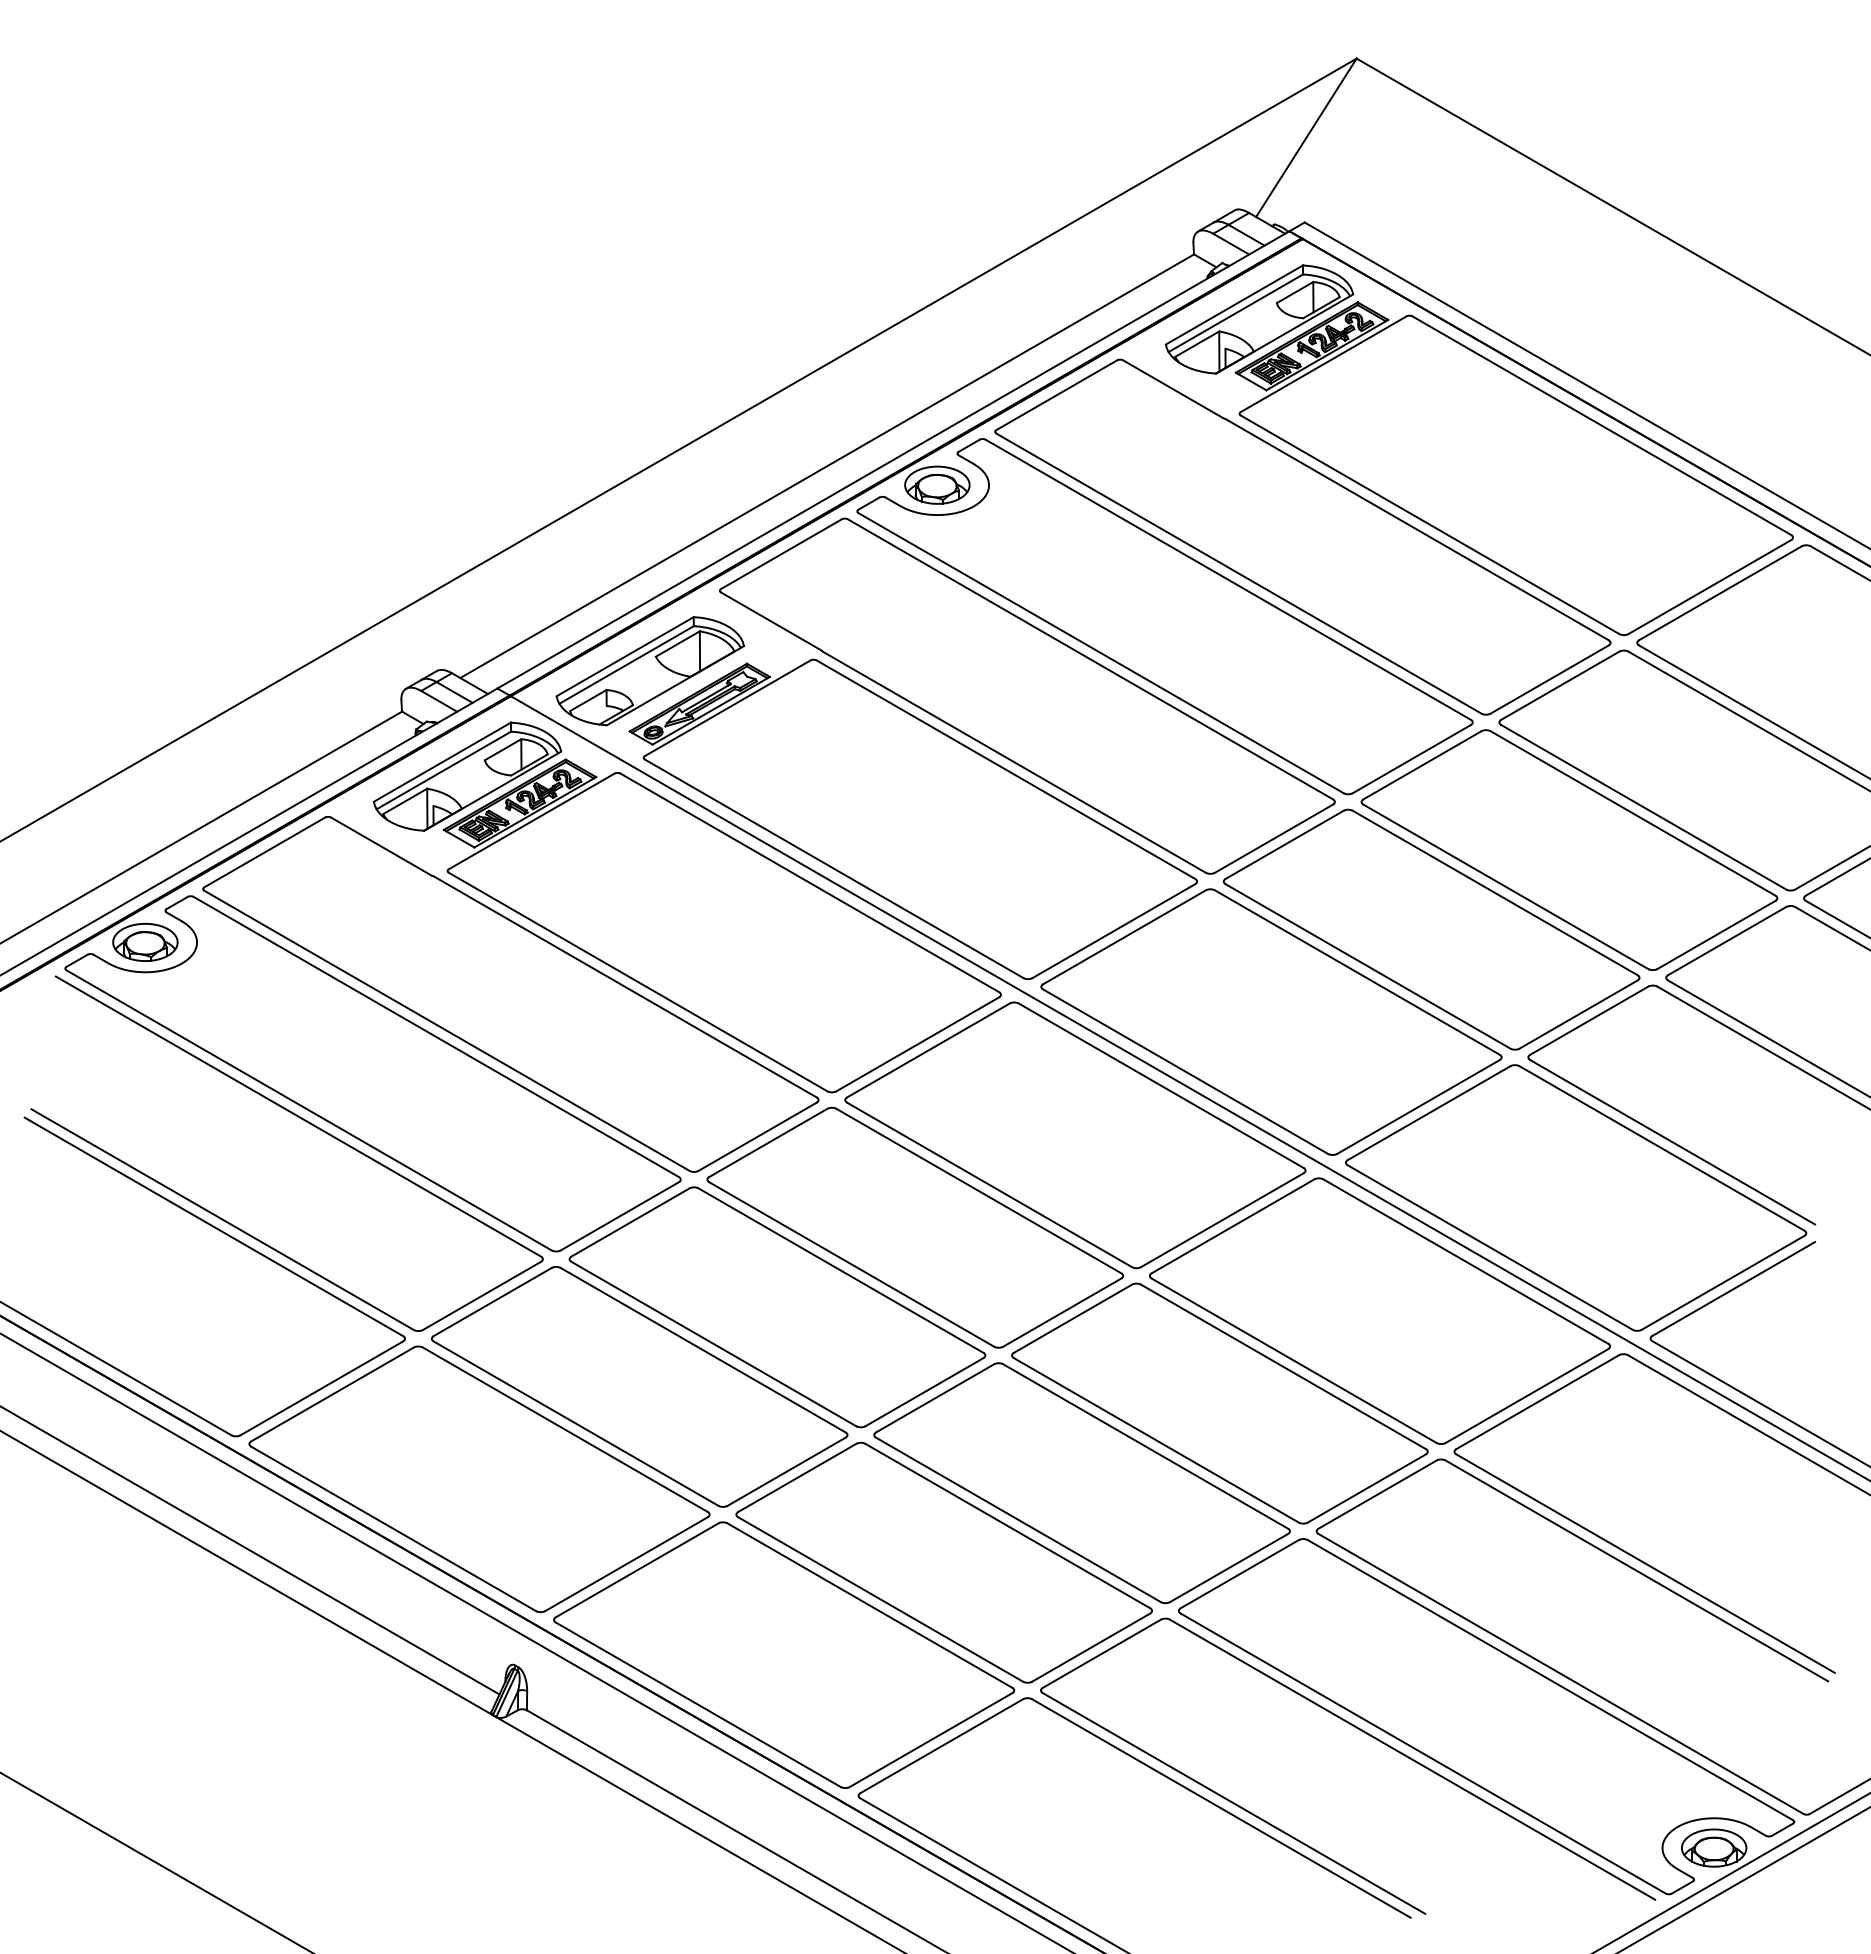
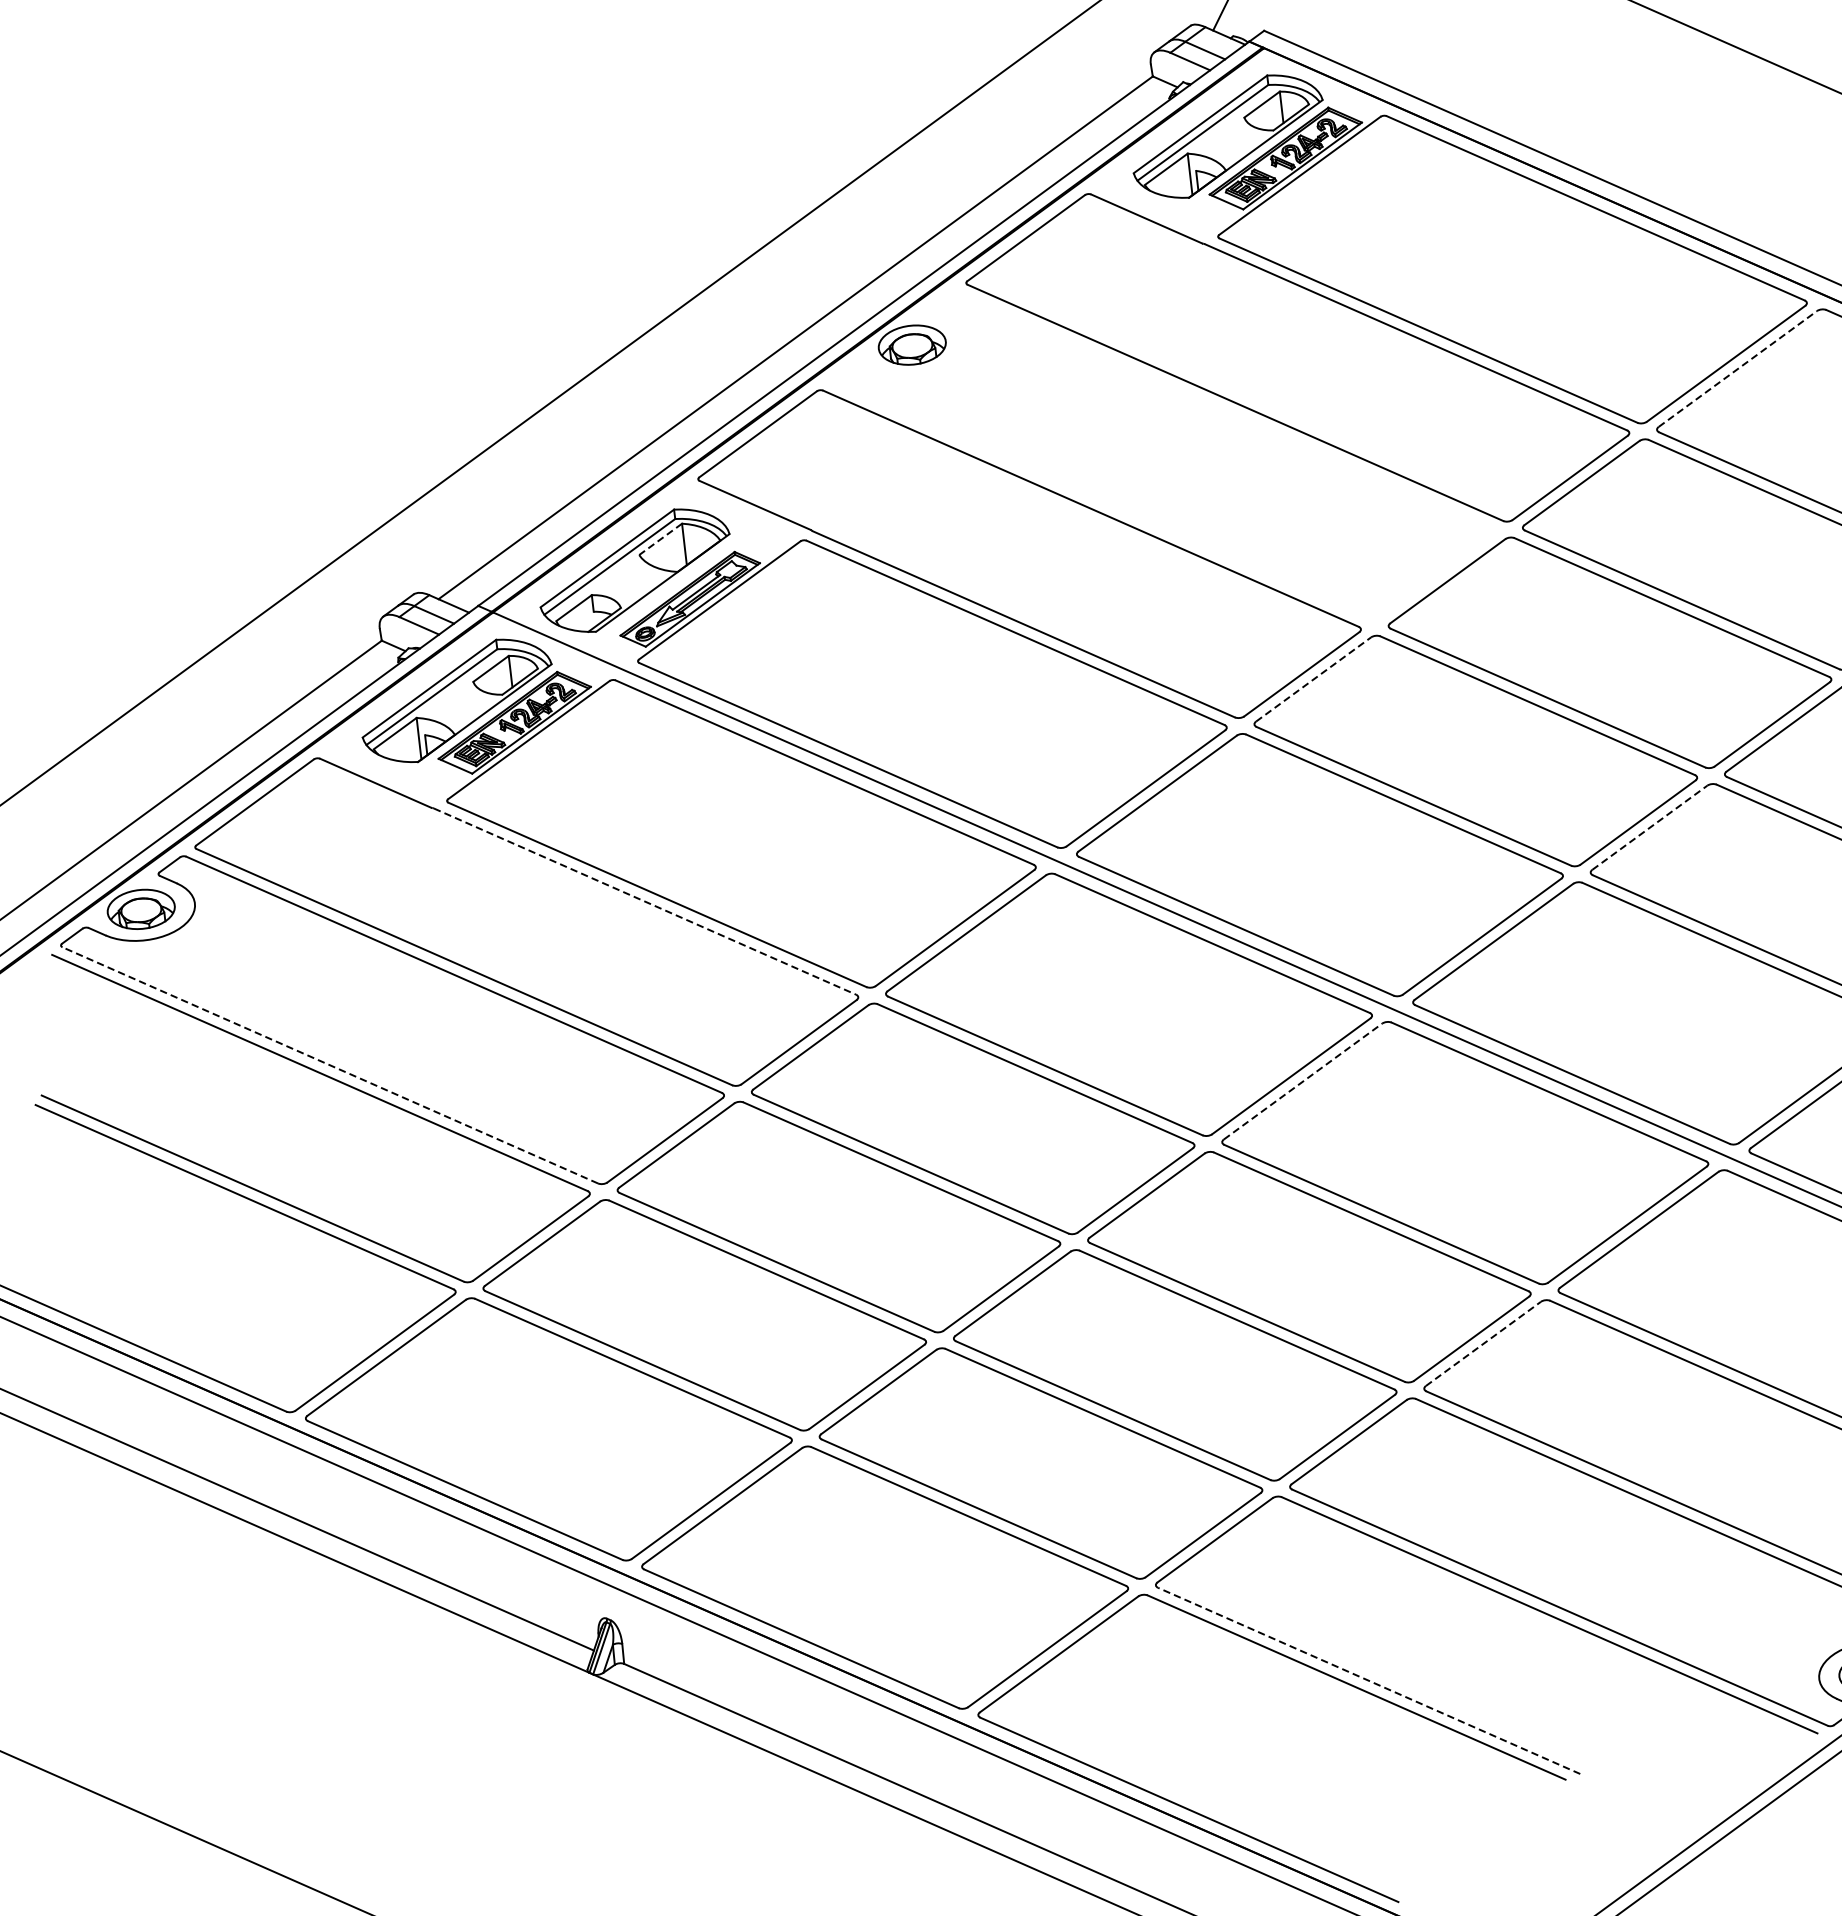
line: (1720, 593) -> (1737, 369), solid -> dashed
part: (1164, 616) -> (1163, 455), removed
line: (677, 644) -> (660, 539), solid -> dashed
line: (1285, 844) -> (1314, 679), solid -> dashed
line: (625, 987) -> (645, 902), solid -> dashed
line: (1589, 1020) -> (1650, 827), solid -> dashed
line: (308, 1110) -> (329, 1065), solid -> dashed
line: (1233, 1226) -> (1303, 1081), solid -> dashed
line: (1377, 1494) -> (1483, 1343), solid -> dashed
line: (1234, 1803) -> (1369, 1680), solid -> dashed

